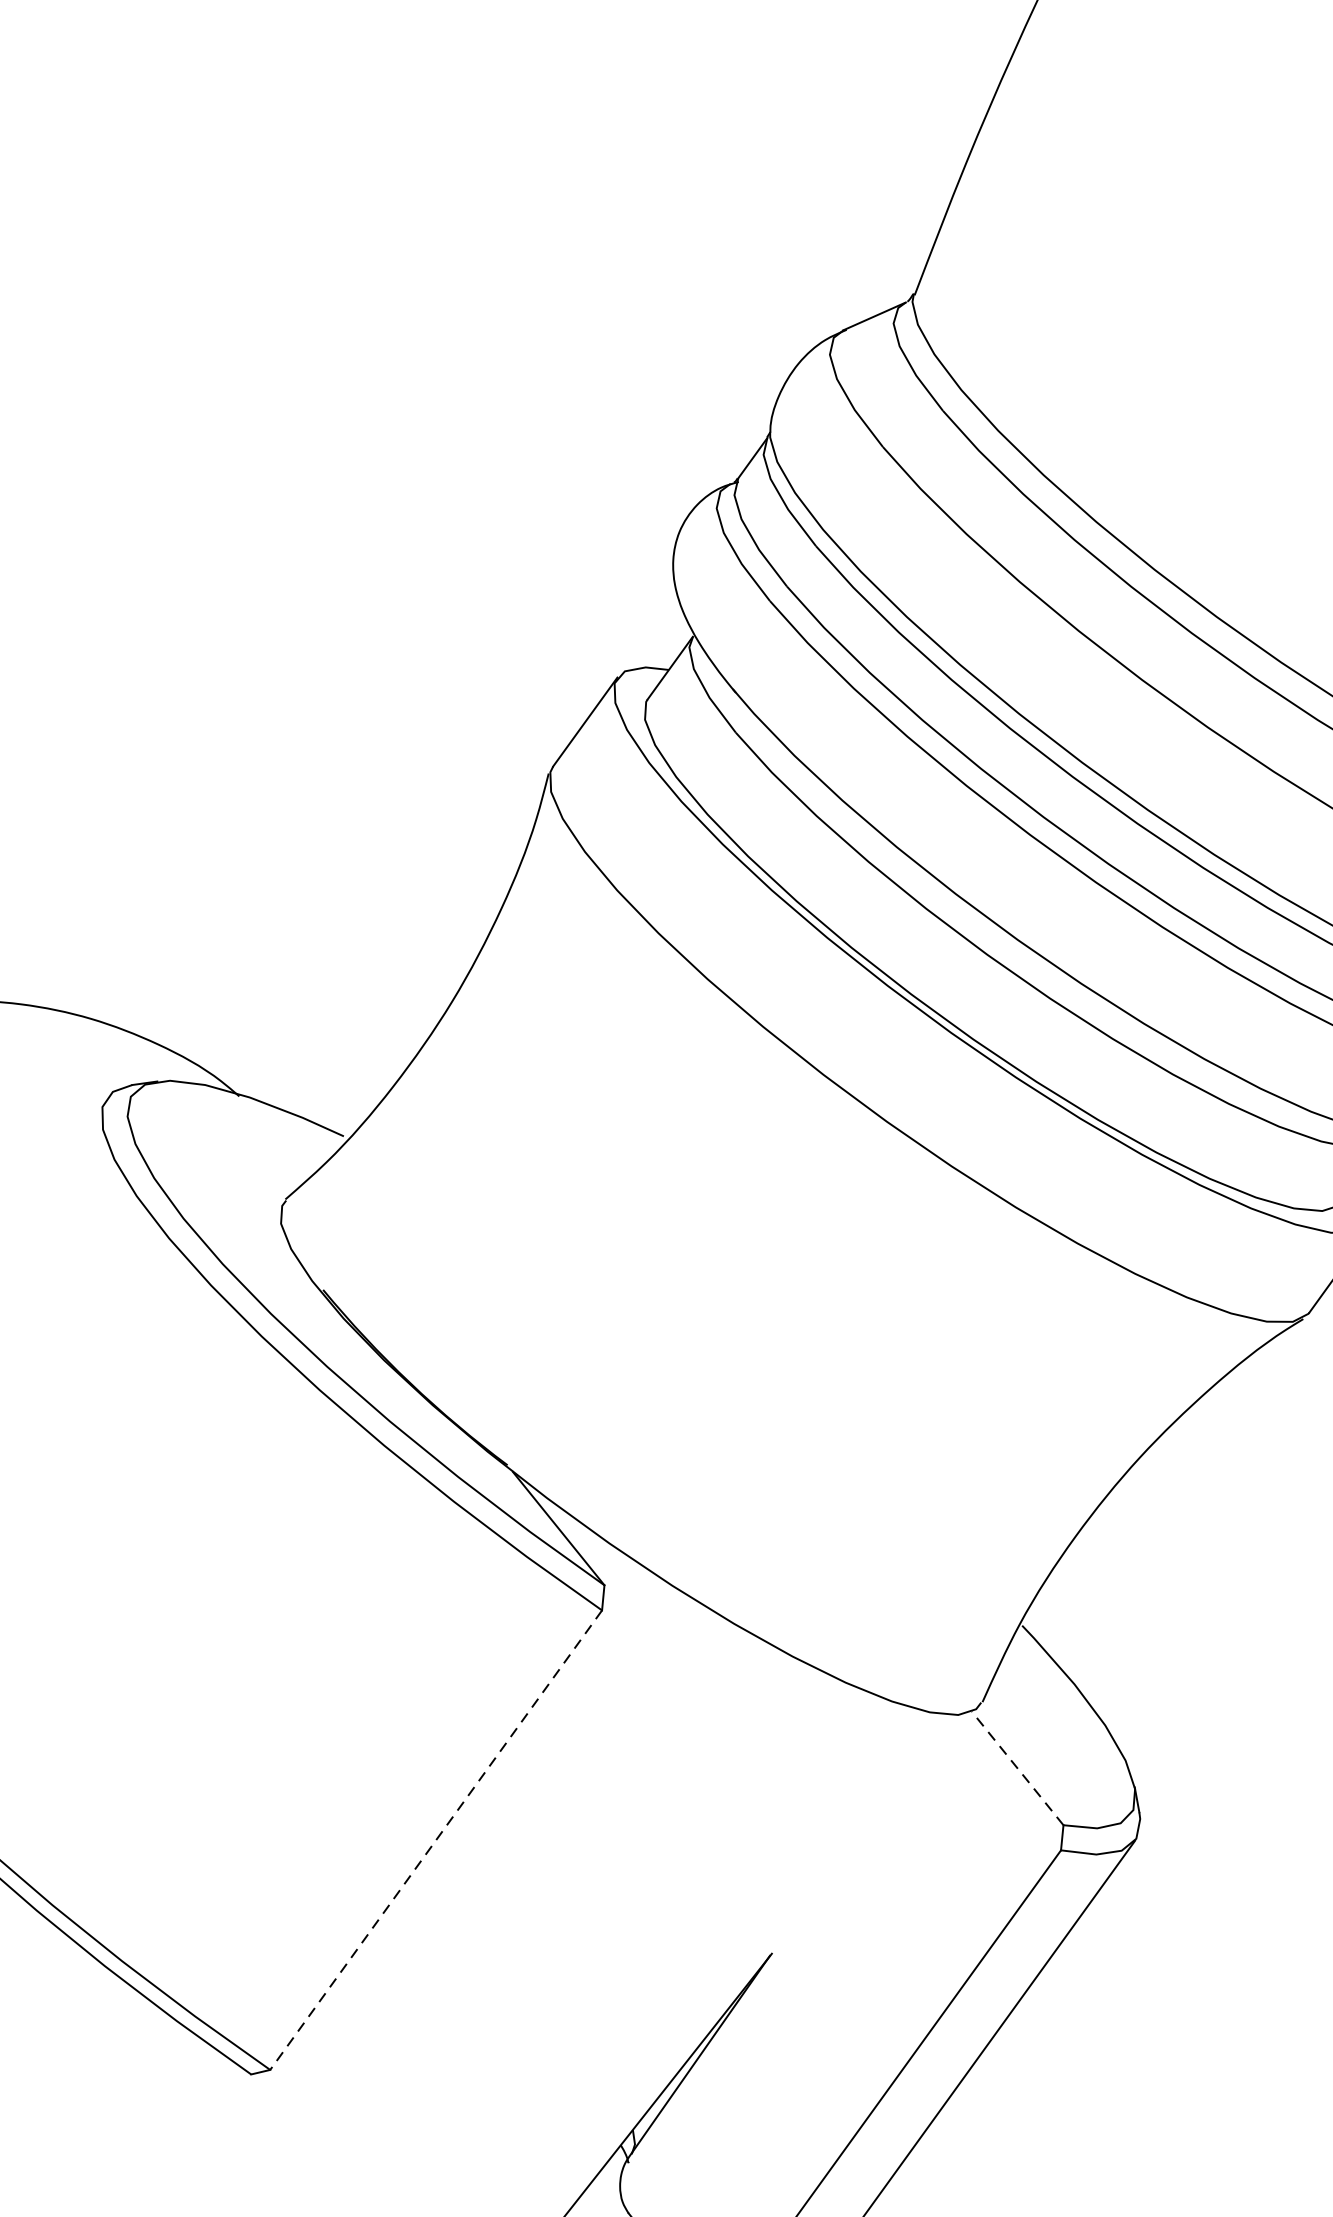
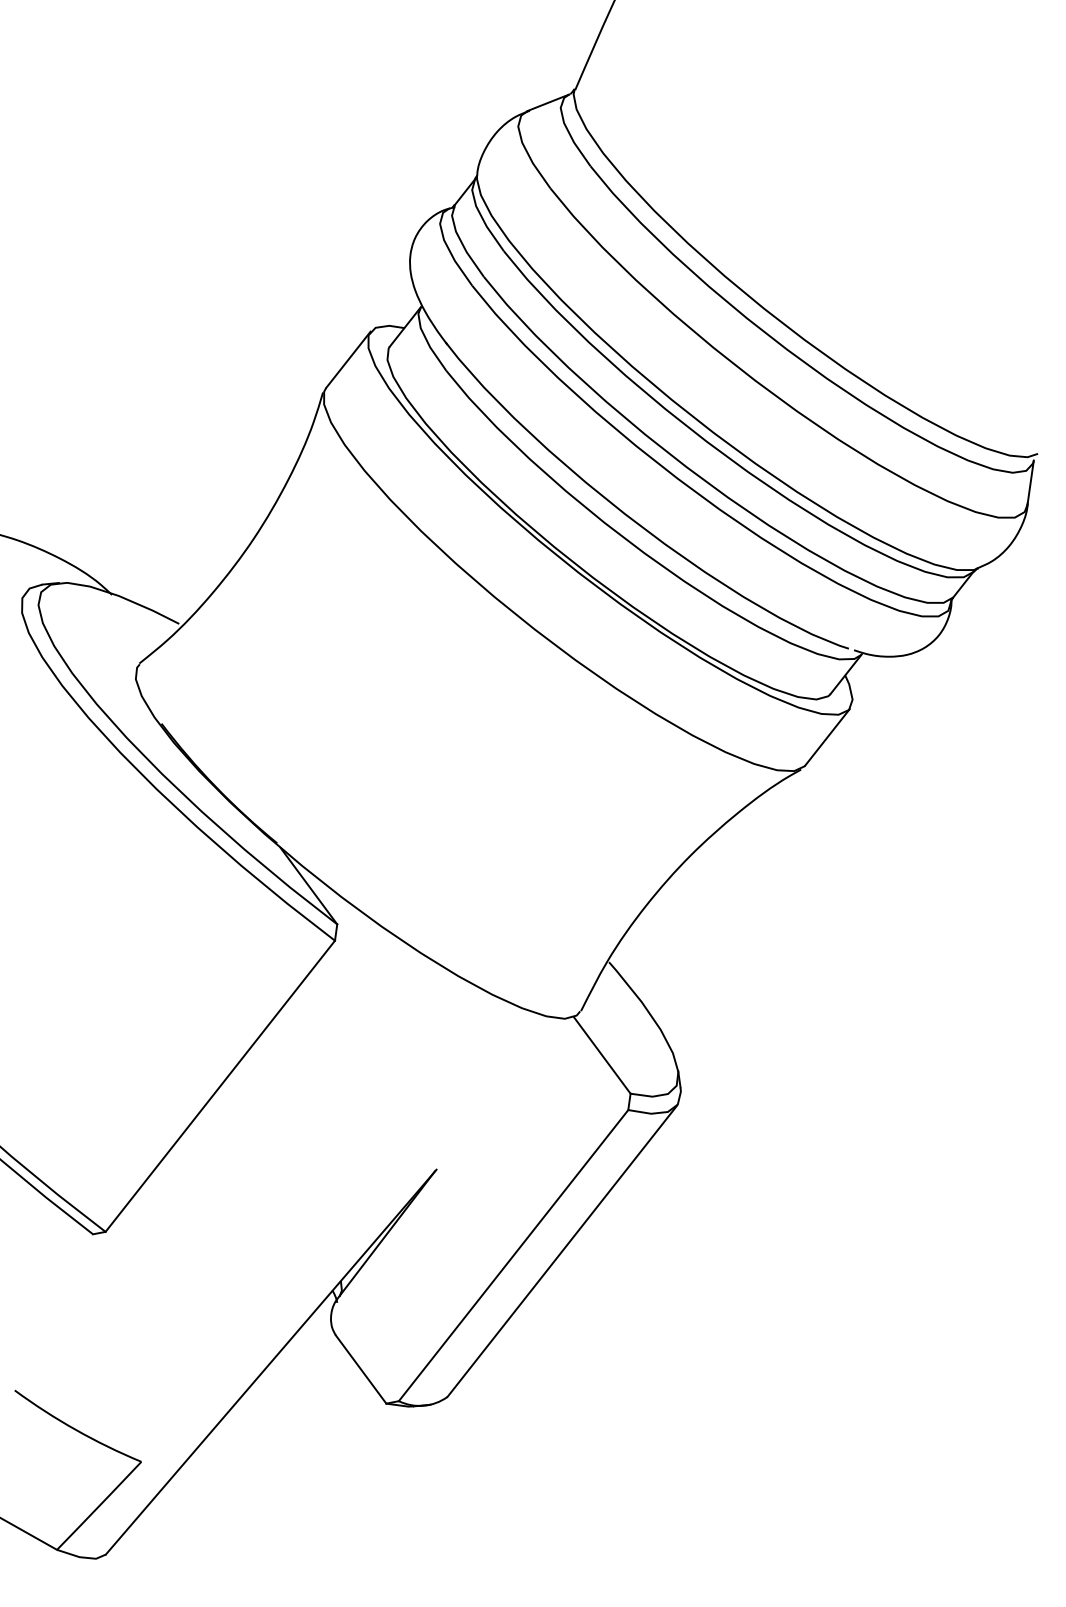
line: (1018, 1768) -> (602, 1055), dashed -> solid
line: (436, 1840) -> (220, 1086), dashed -> solid

